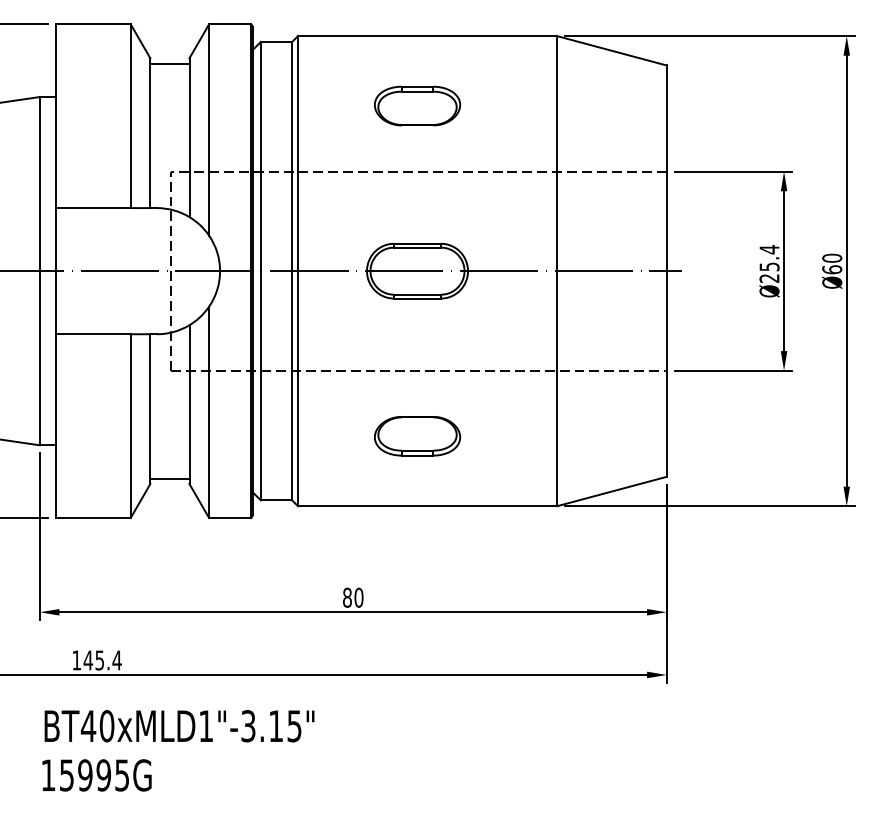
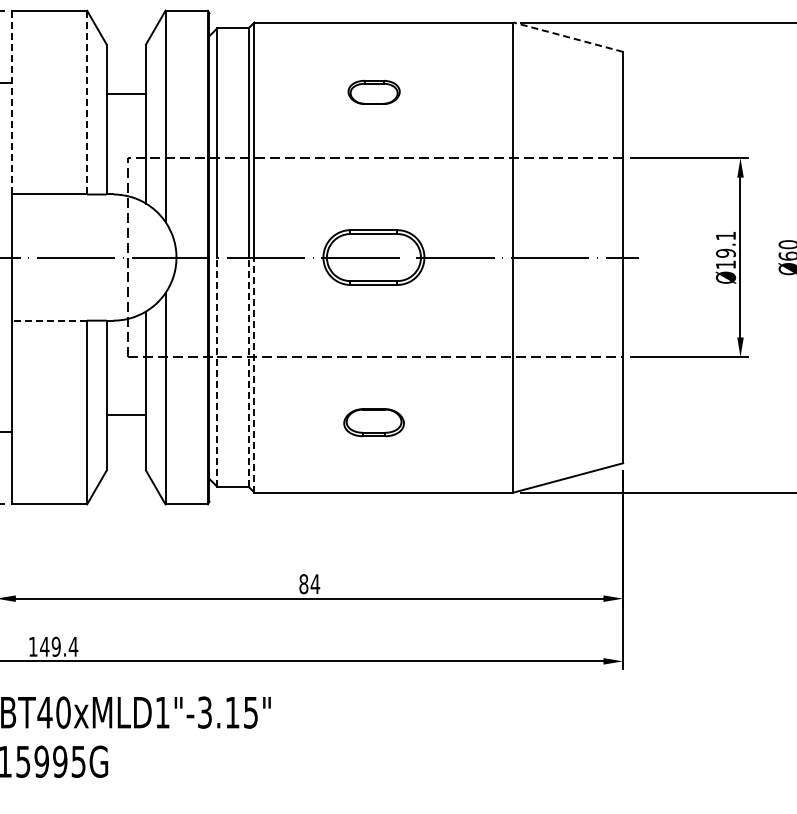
line: (611, 50) -> (567, 36), solid -> dashed
line: (169, 63) -> (125, 93), moved
part: (417, 105) -> (373, 91), size x0.6
line: (55, 116) -> (11, 102), solid -> dashed
line: (130, 116) -> (86, 102), solid -> dashed
text: (769, 263) -> (725, 249), Ø25.4 -> Ø19.1
line: (93, 334) -> (49, 320), solid -> dashed
line: (260, 385) -> (216, 371), solid -> dashed
line: (292, 385) -> (248, 371), solid -> dashed
line: (298, 388) -> (254, 374), solid -> dashed
part: (417, 436) -> (373, 422), size x0.7
line: (169, 478) -> (125, 414), moved
text: (358, 597) -> (314, 583), 80 -> 84
text: (99, 660) -> (55, 646), 145.4 -> 149.4

